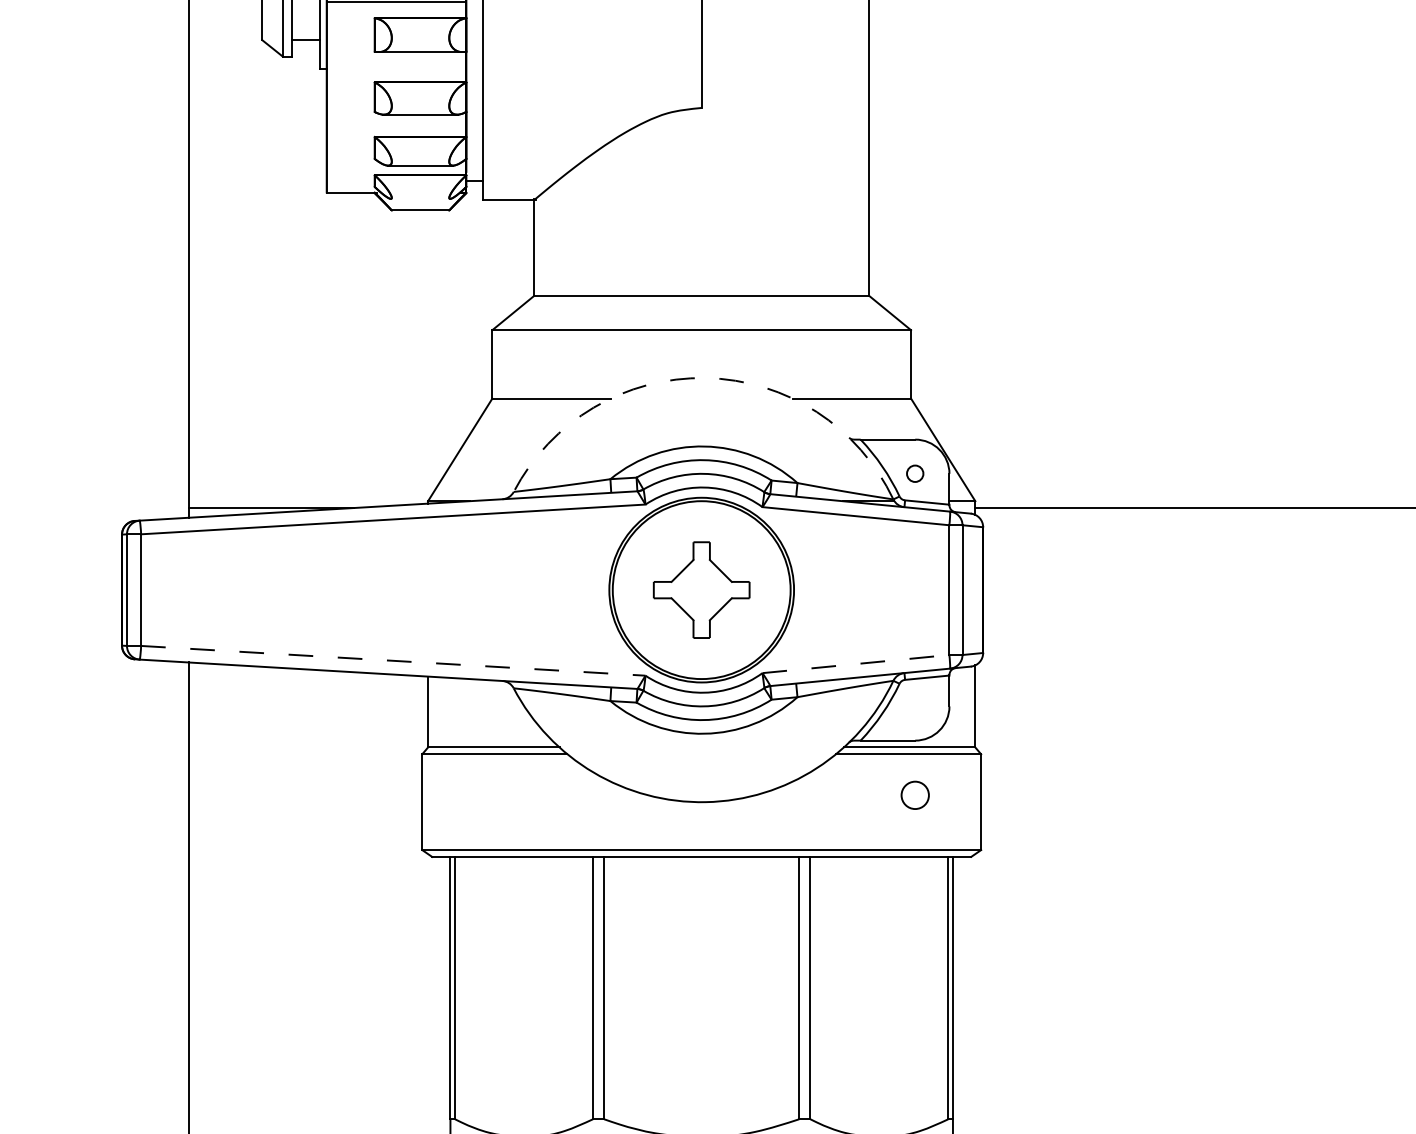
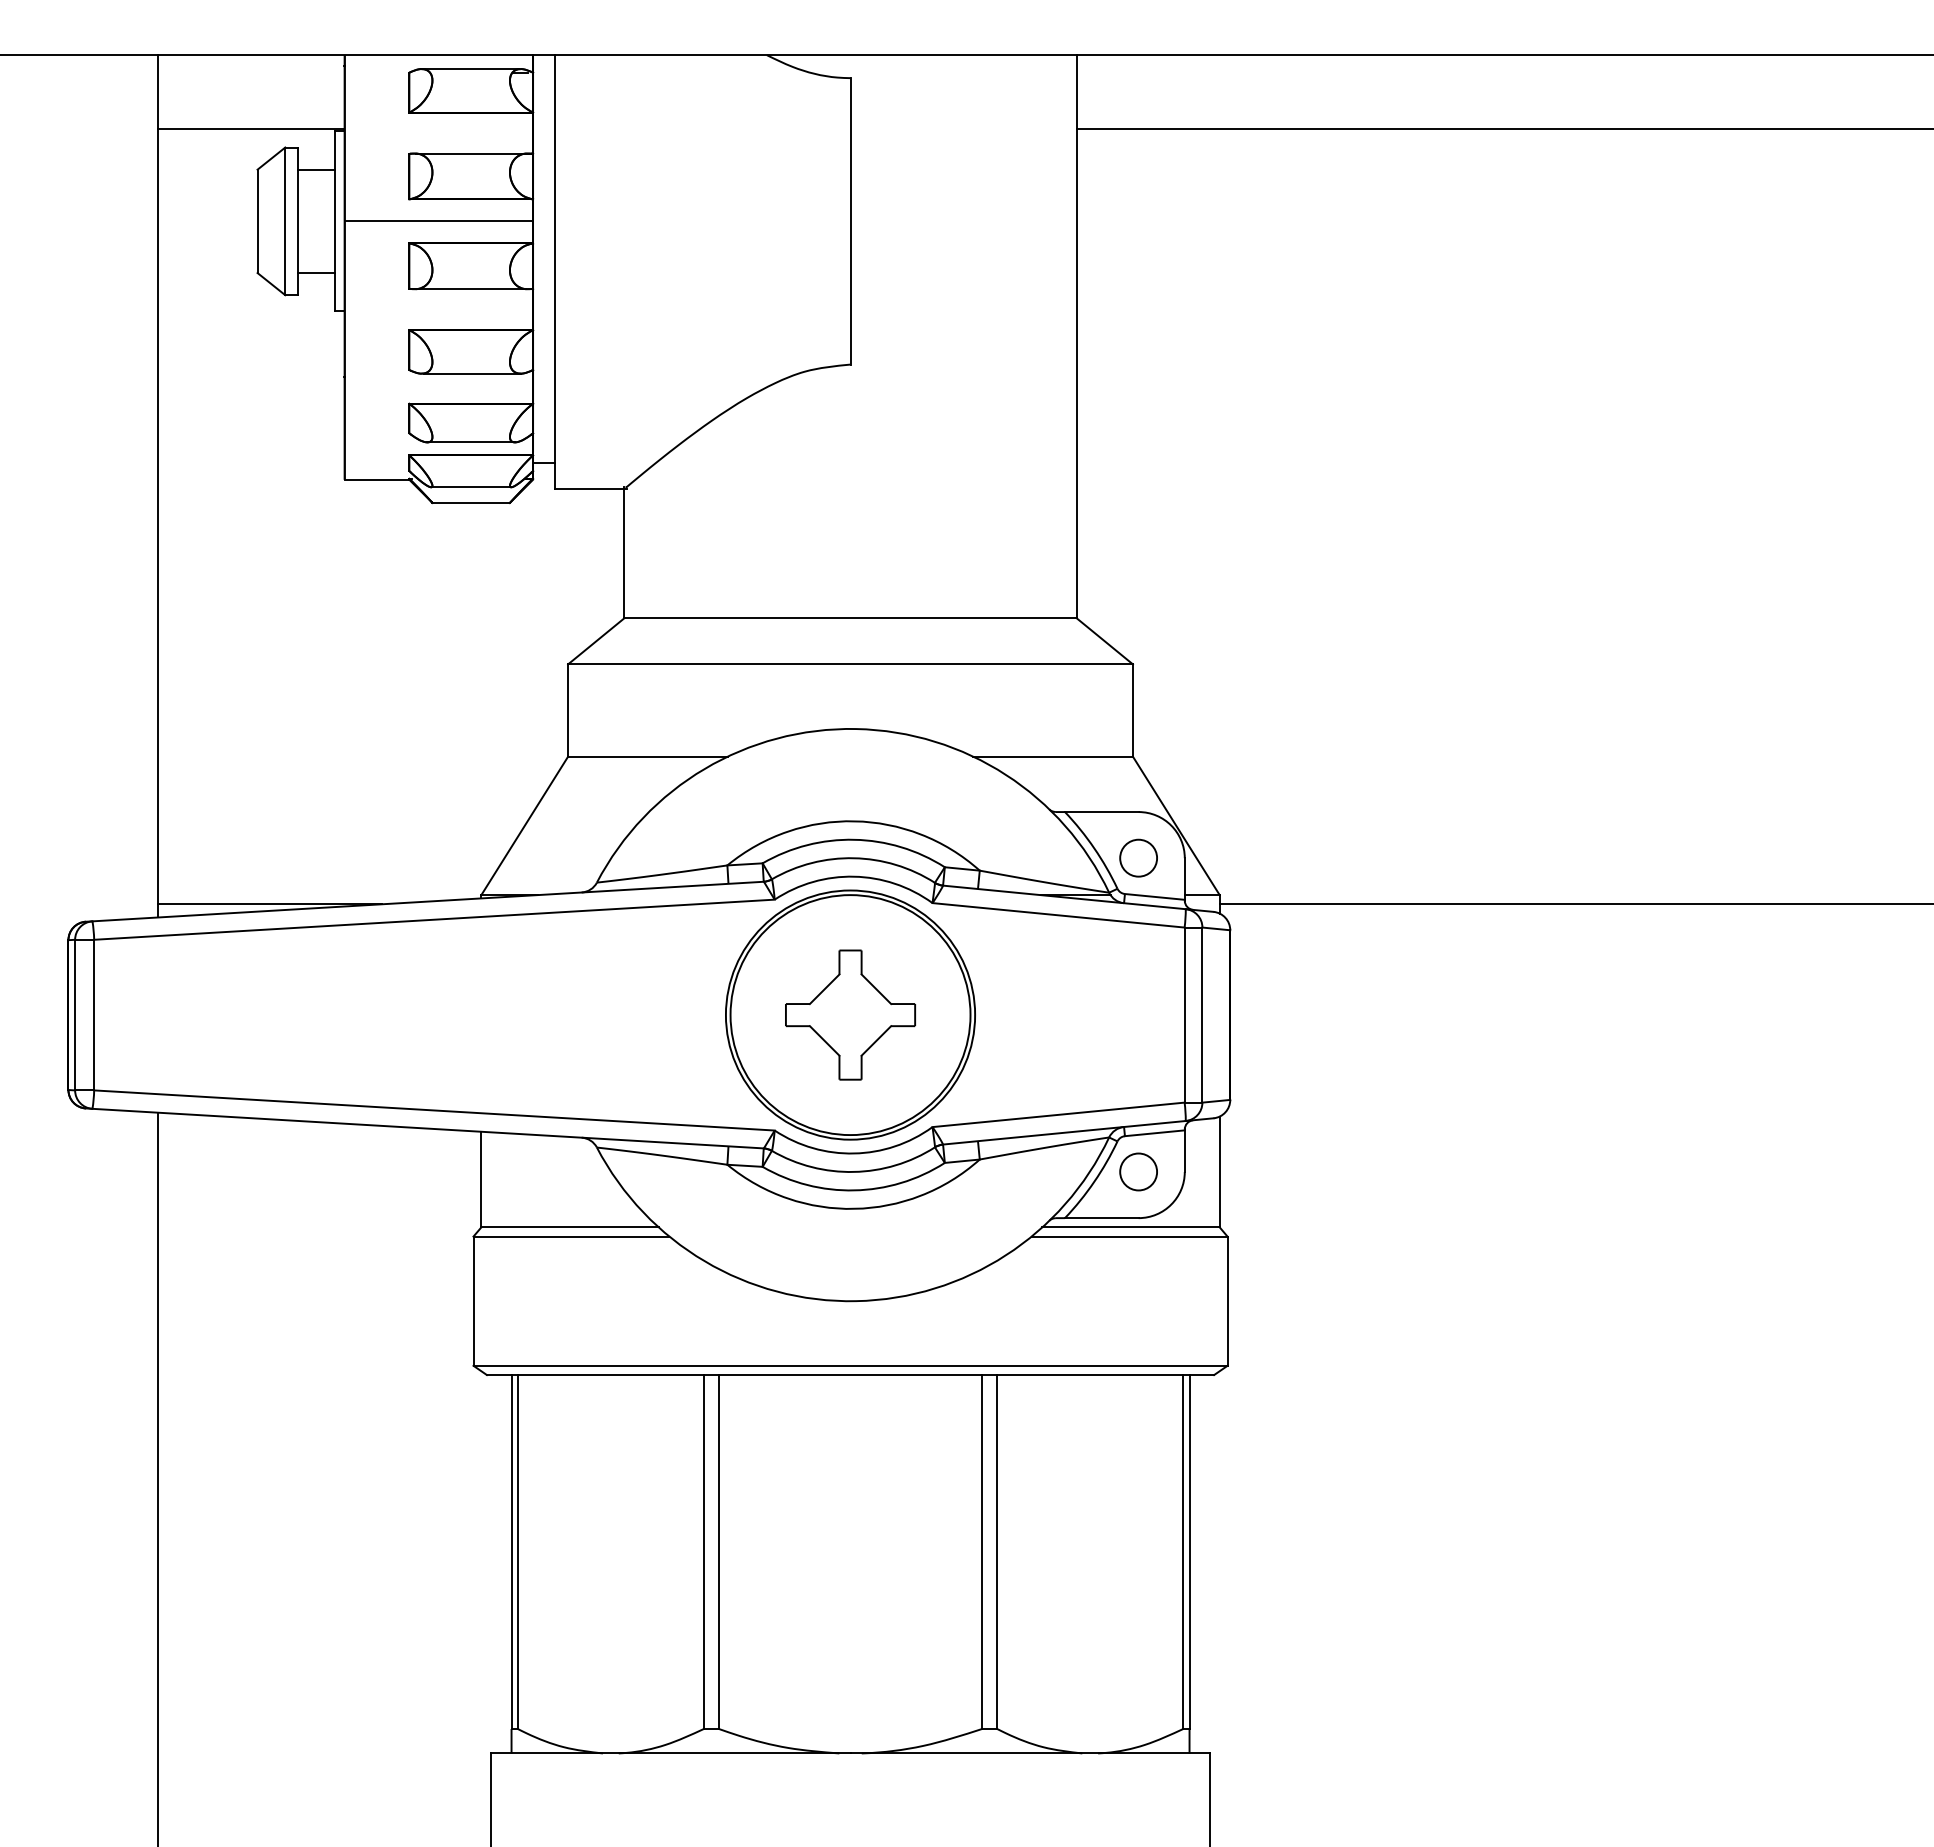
line: (420, 199) -> (471, 487), added
arc: (706, 378) -> (856, 729), dashed -> solid
circle: (915, 473) -> (1138, 857), size x1.67
line: (393, 660) -> (434, 1110), dashed -> solid
line: (855, 663) -> (1058, 1114), dashed -> solid
circle: (915, 795) -> (1138, 1171), moved

